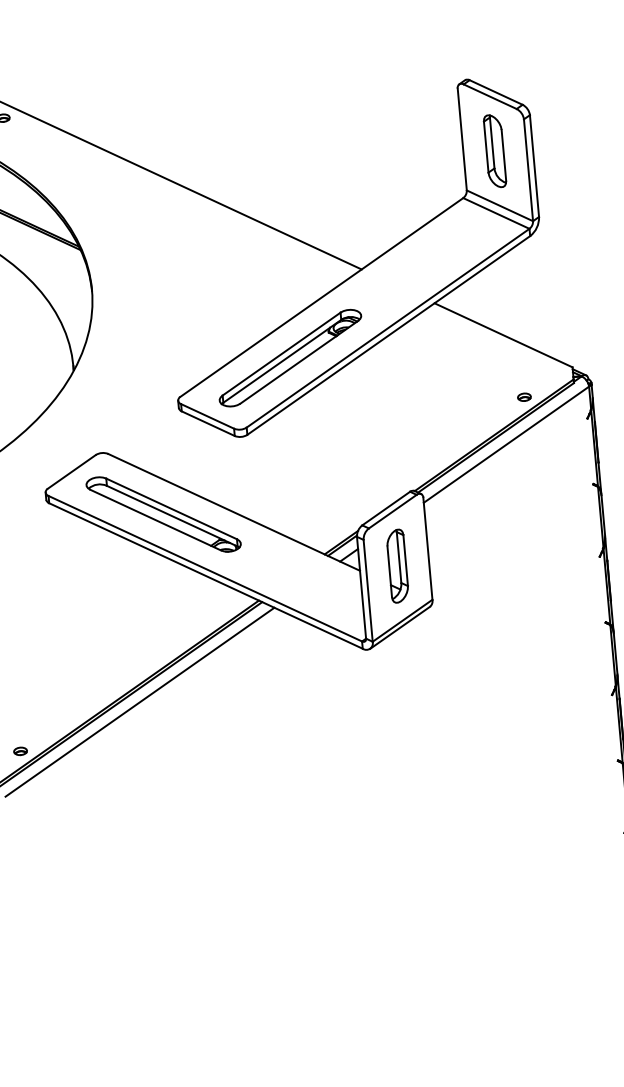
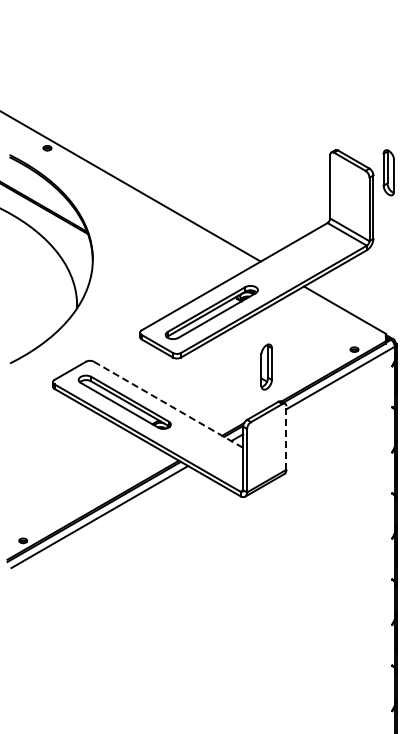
part: (494, 150) -> (388, 172), moved
line: (234, 513) -> (168, 405), solid -> dashed
line: (428, 549) -> (286, 438), solid -> dashed
part: (397, 565) -> (266, 366), moved

